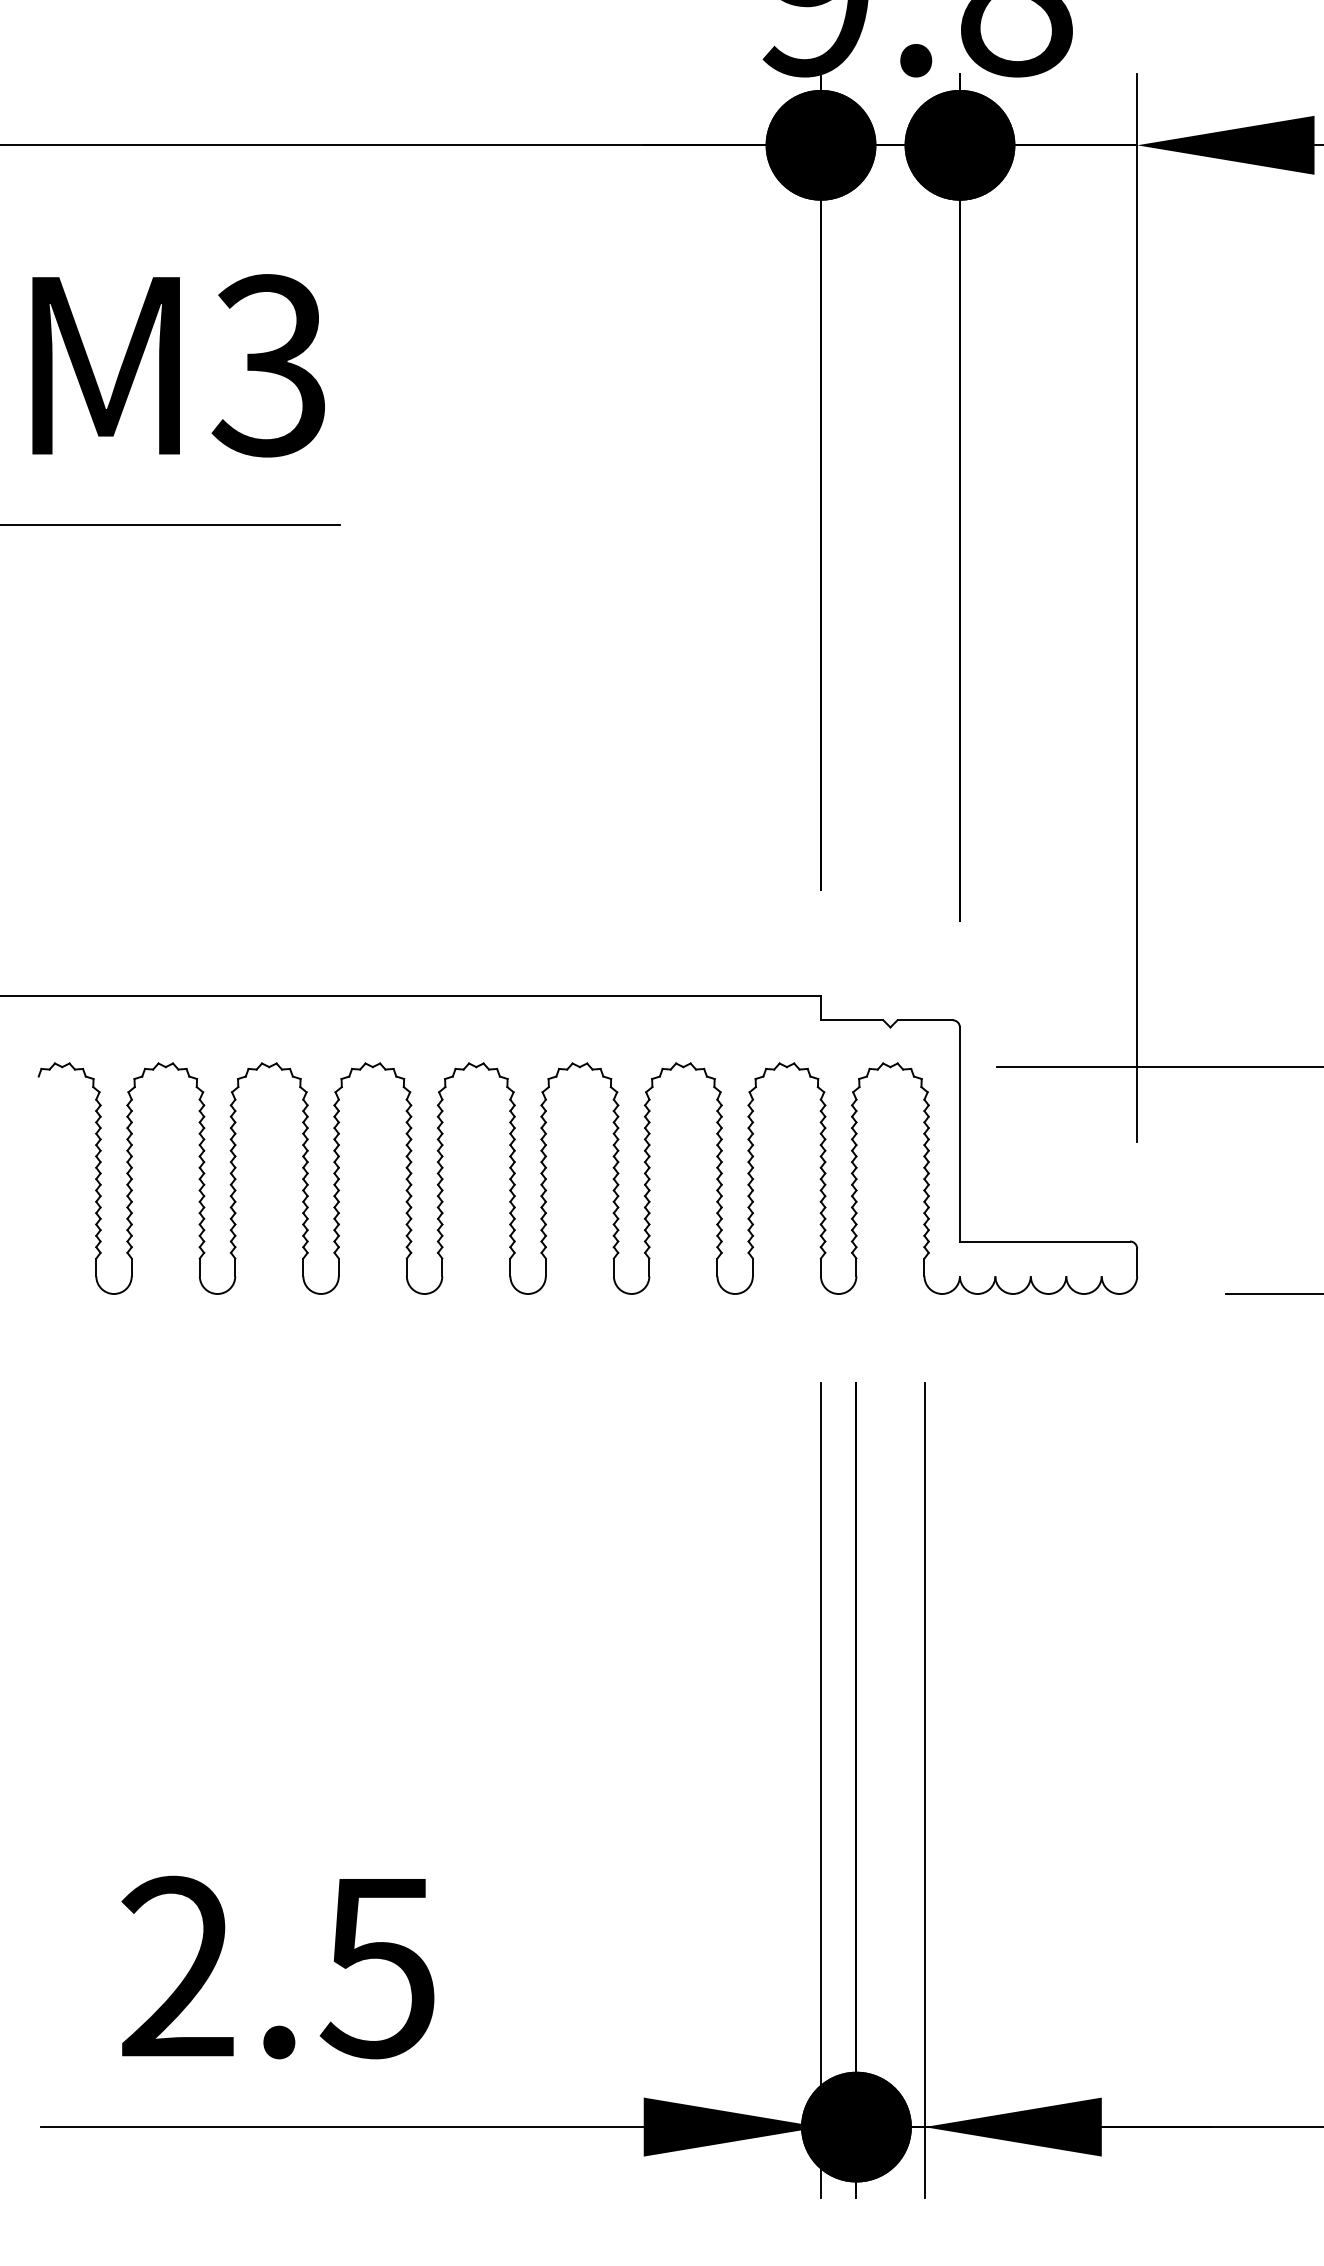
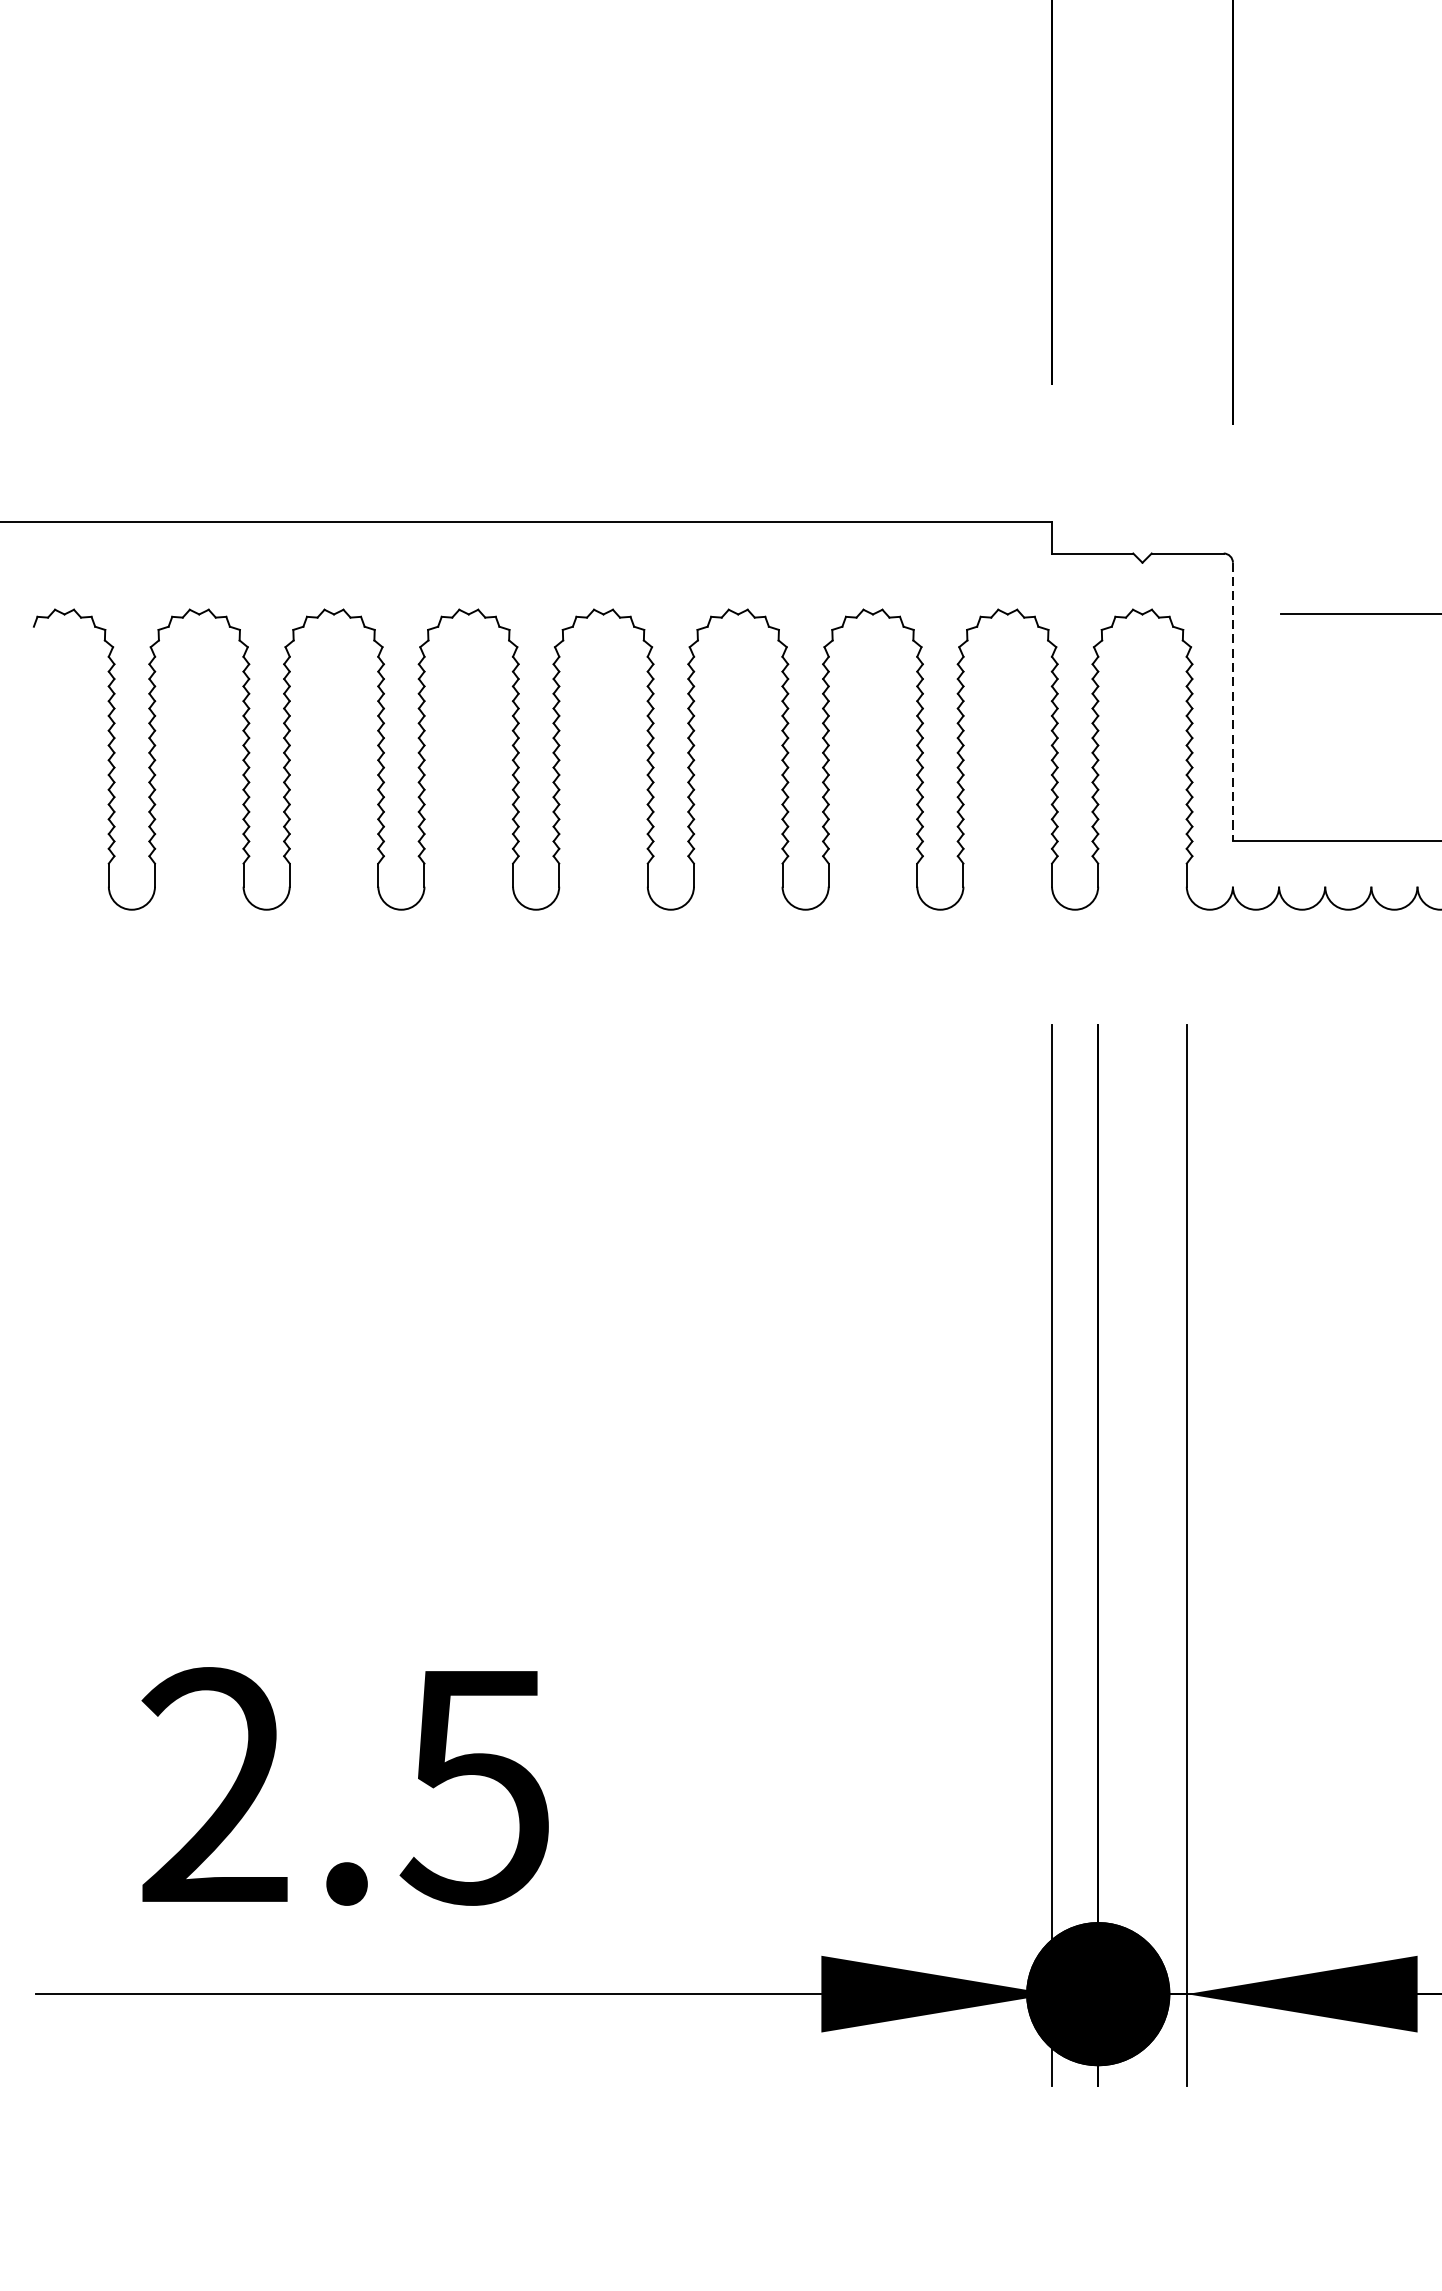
line: (959, 1134) -> (1232, 702), solid -> dashed

